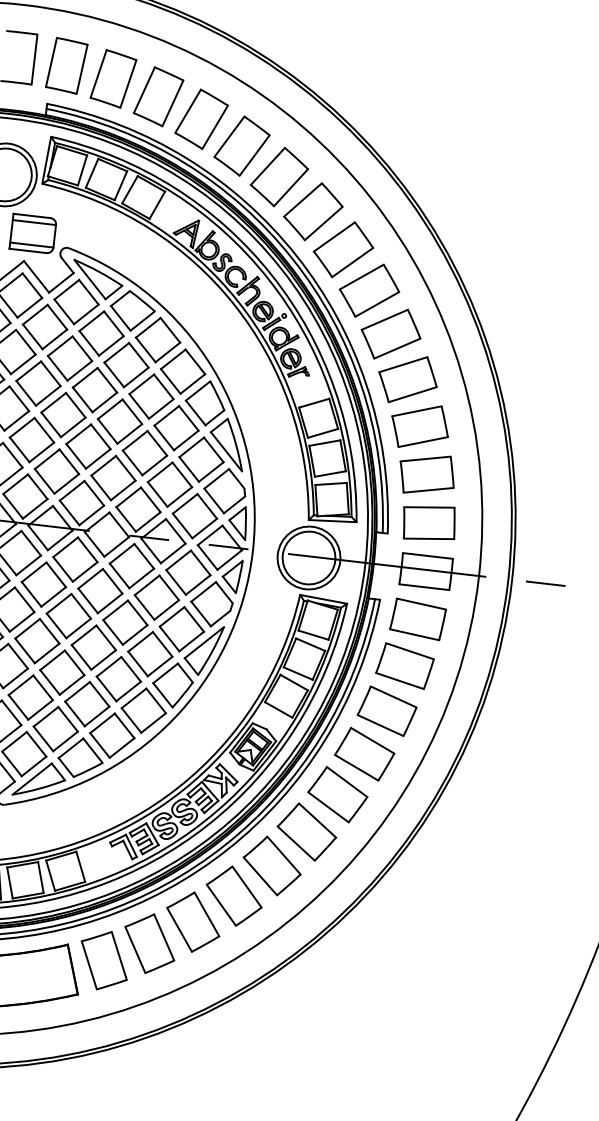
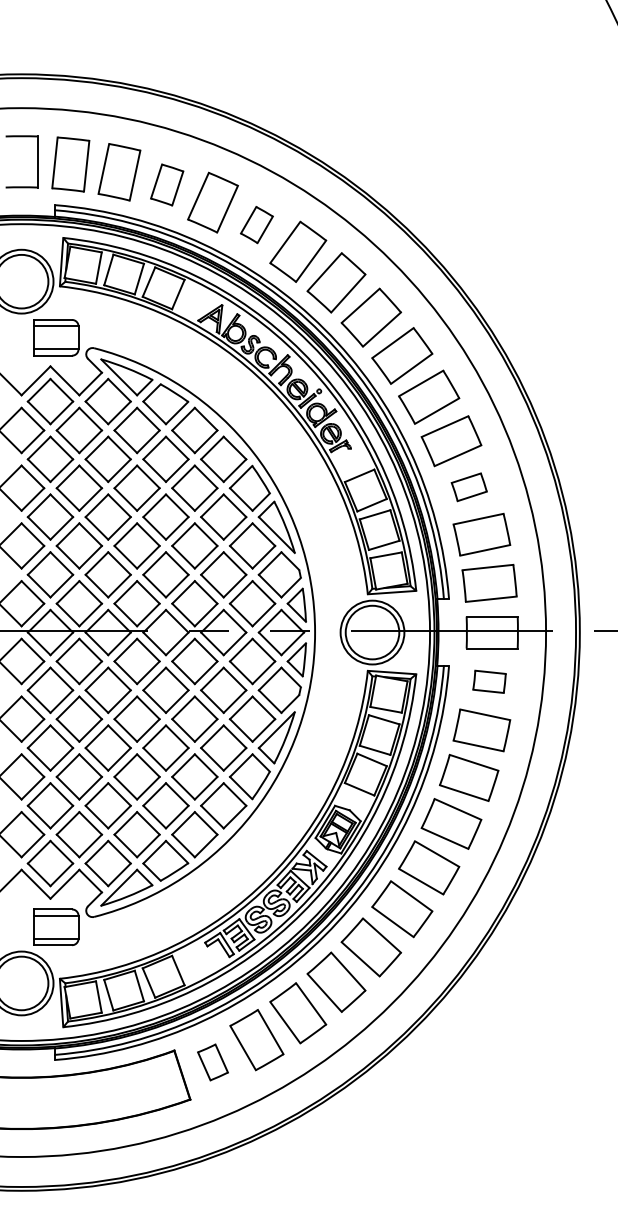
part: (159, 96) -> (167, 184), size x0.7
part: (241, 145) -> (256, 224), size x0.6
part: (420, 427) -> (469, 487), size x0.6
part: (417, 619) -> (489, 681), size x0.6
part: (103, 960) -> (212, 1062), size x0.6

